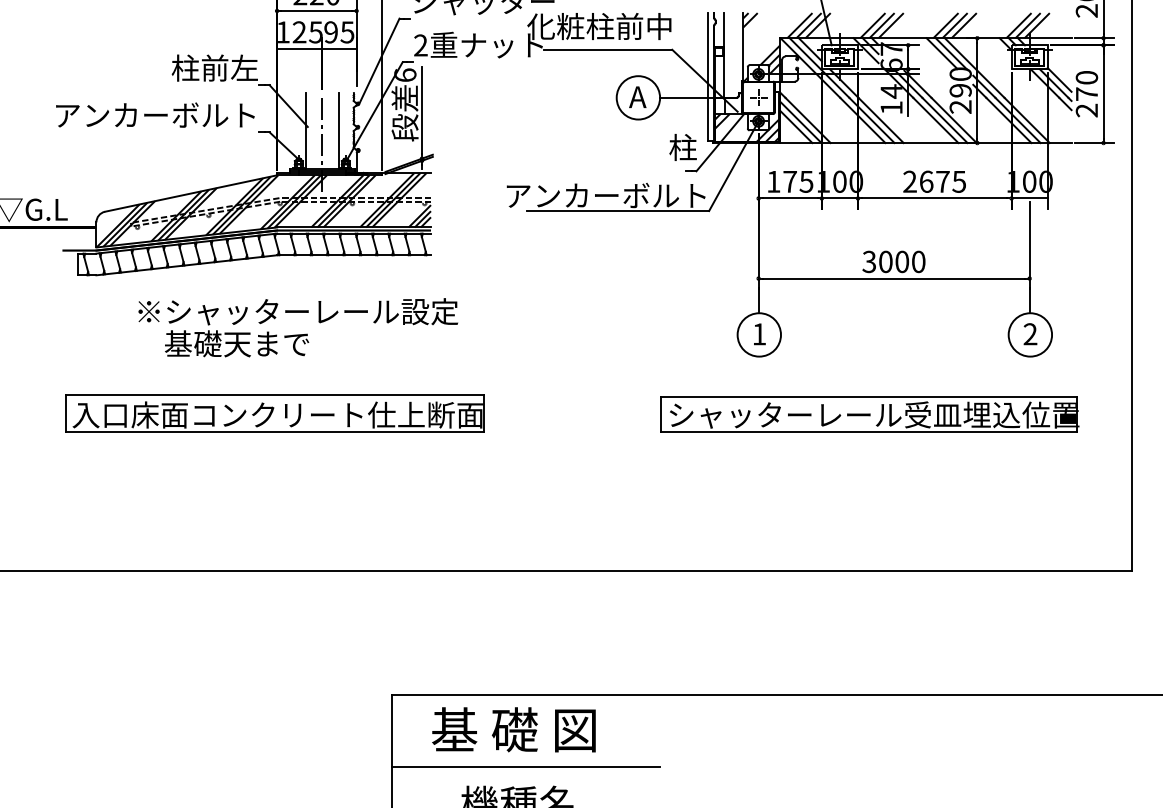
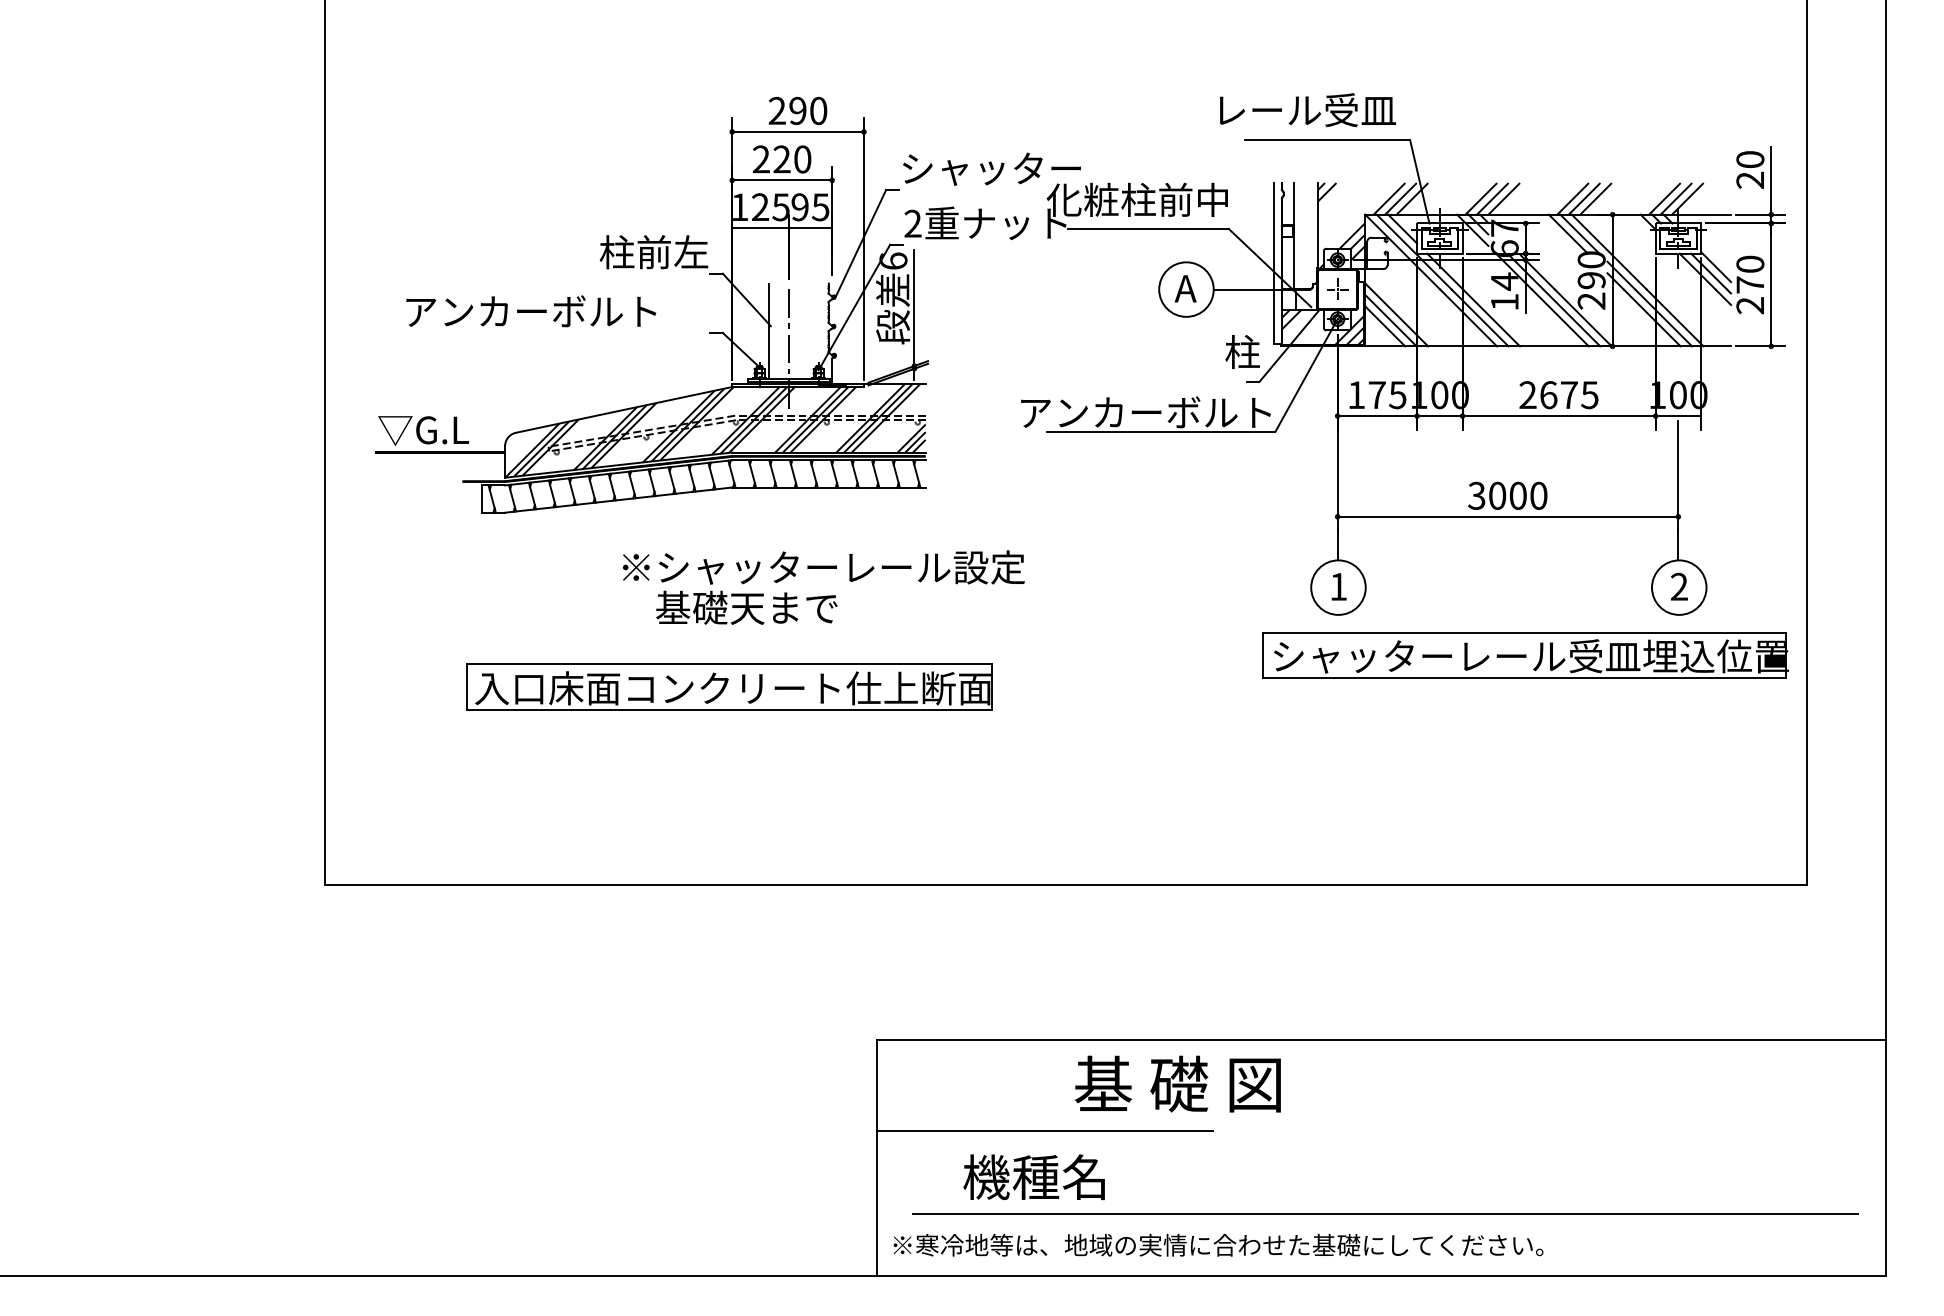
text: (155, 115) -> (531, 311), moved
line: (338, 130) -> (809, 330), removed
text: (297, 327) -> (823, 587), moved
part: (869, 414) -> (1525, 655), moved
text: (513, 729) -> (1177, 1083), moved

